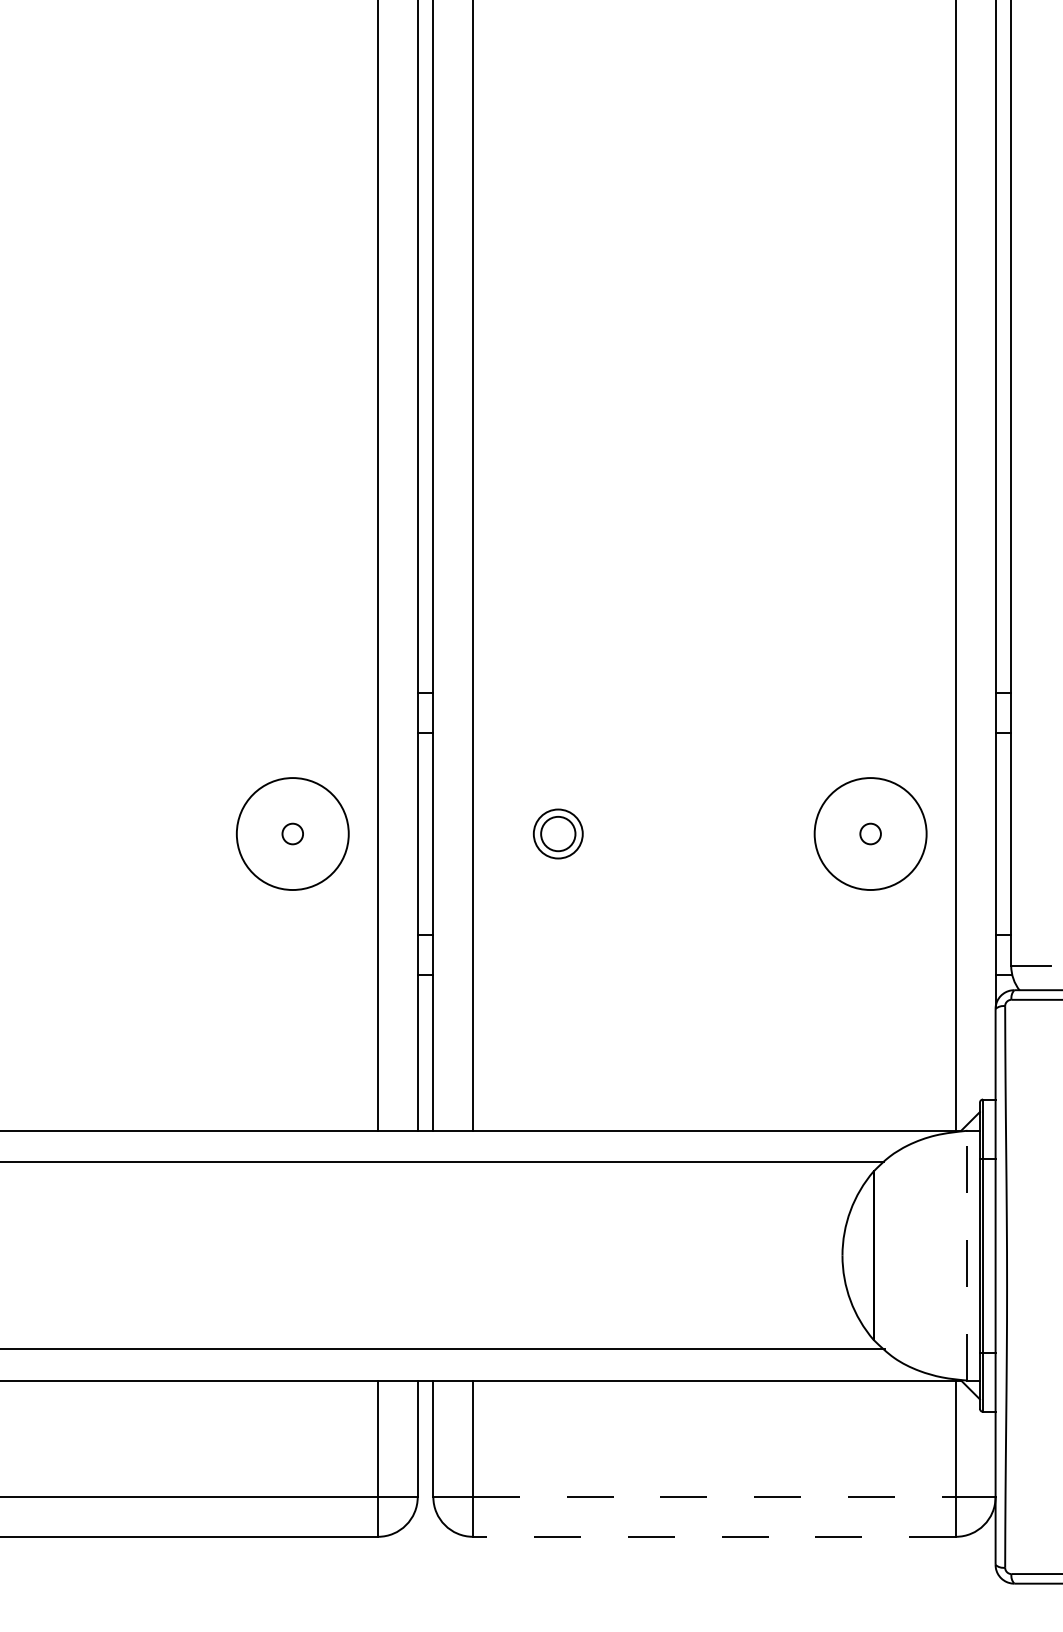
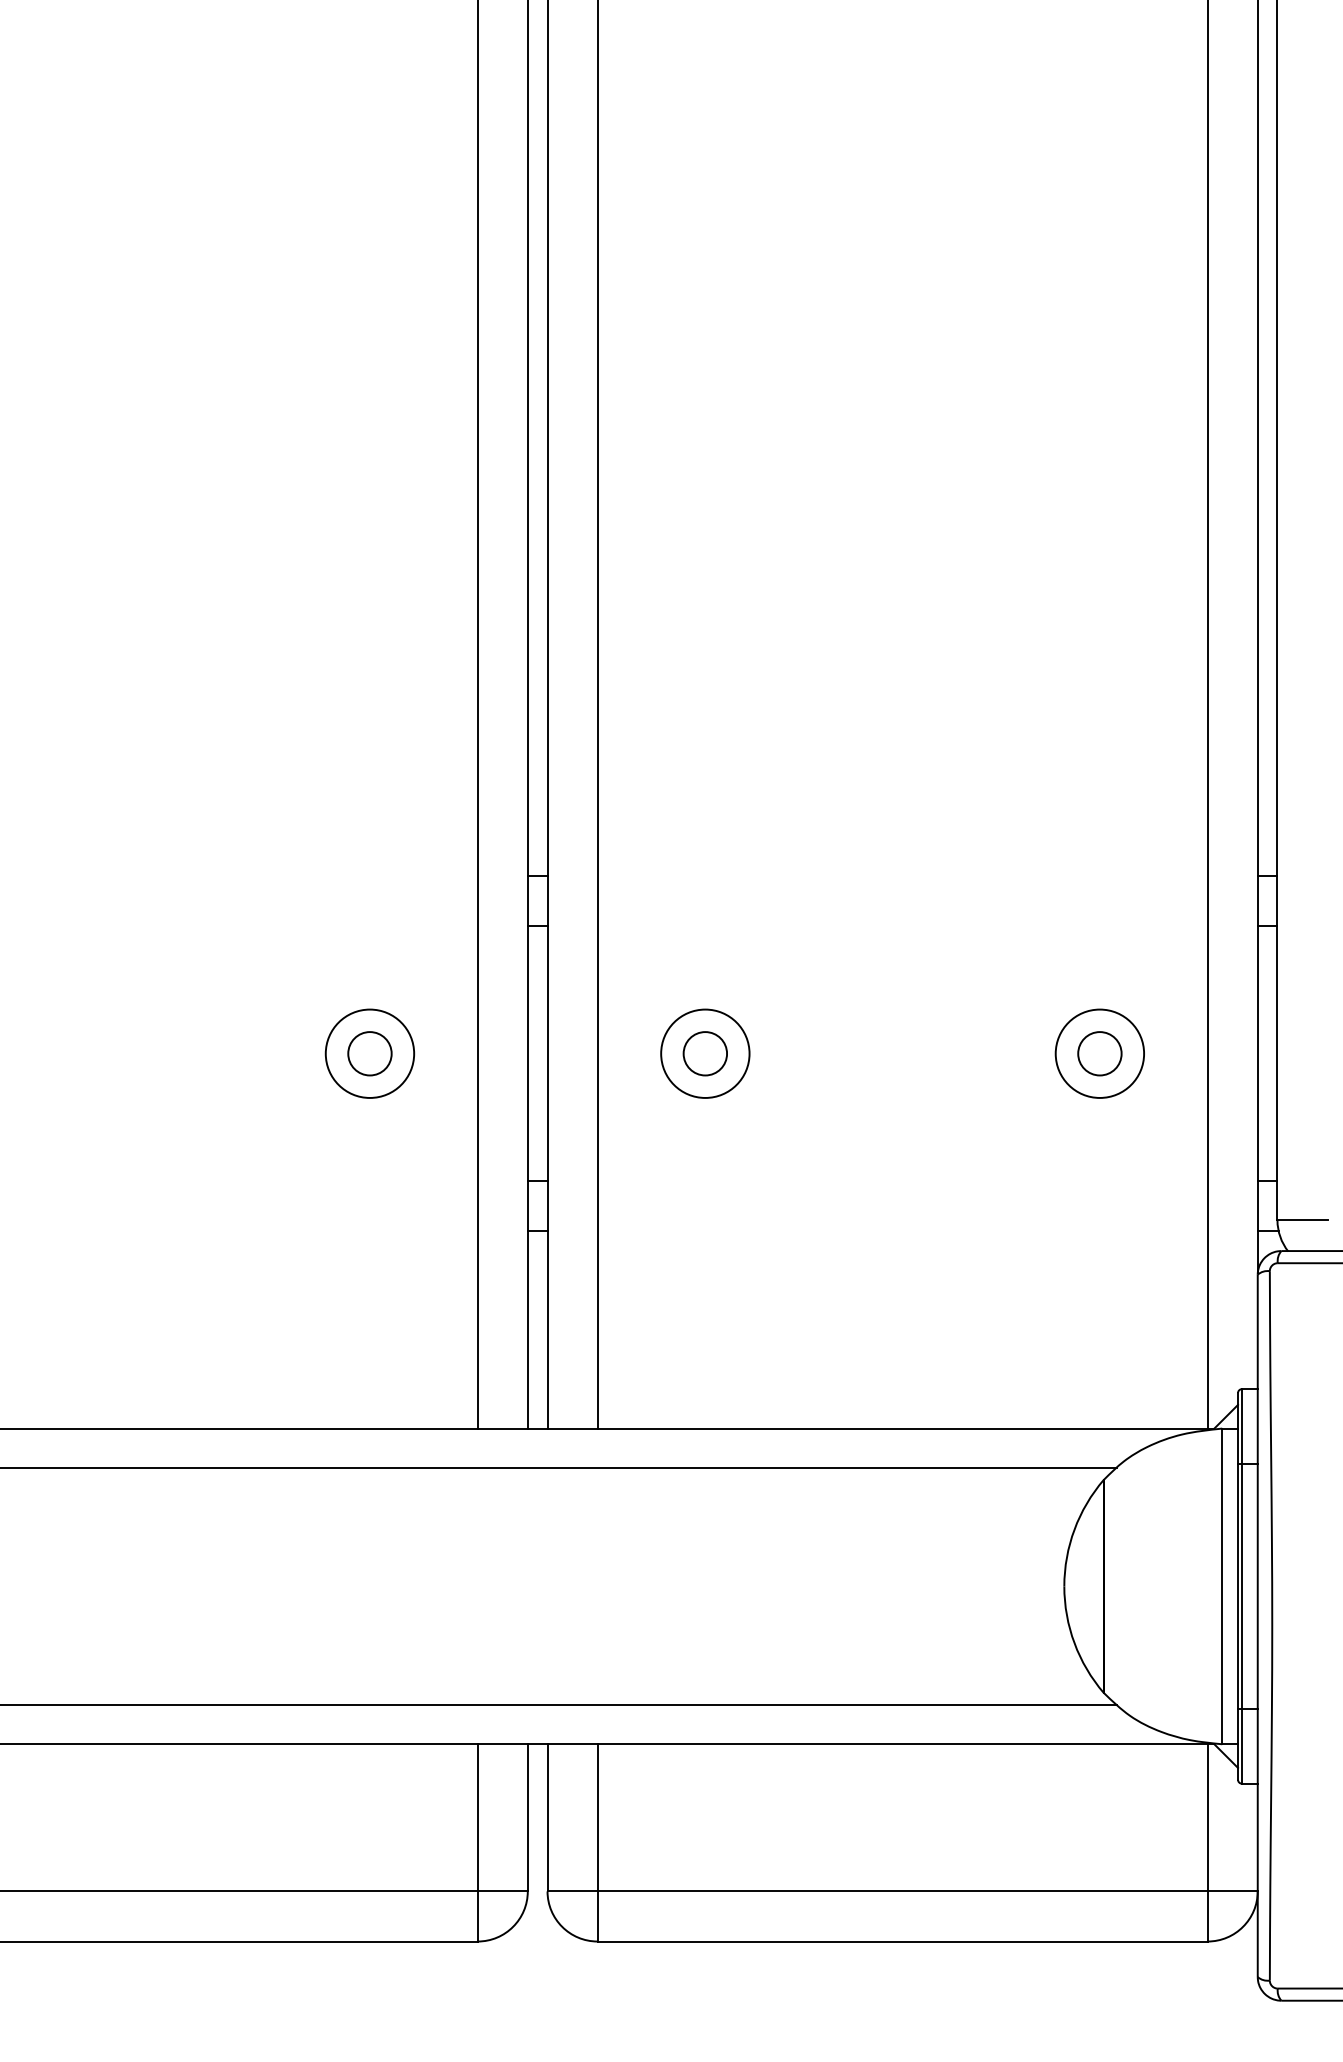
circle: (292, 833) -> (369, 1053), size x1.67
circle: (870, 833) -> (1099, 1053), size x1.67
circle: (292, 834) -> (369, 1054), size x0.62
circle: (558, 834) -> (705, 1054), size x1.43
circle: (870, 834) -> (1099, 1054), size x0.62
line: (967, 1255) -> (1222, 1586), dashed -> solid
line: (714, 1497) -> (902, 1891), dashed -> solid
line: (713, 1536) -> (901, 1941), dashed -> solid

